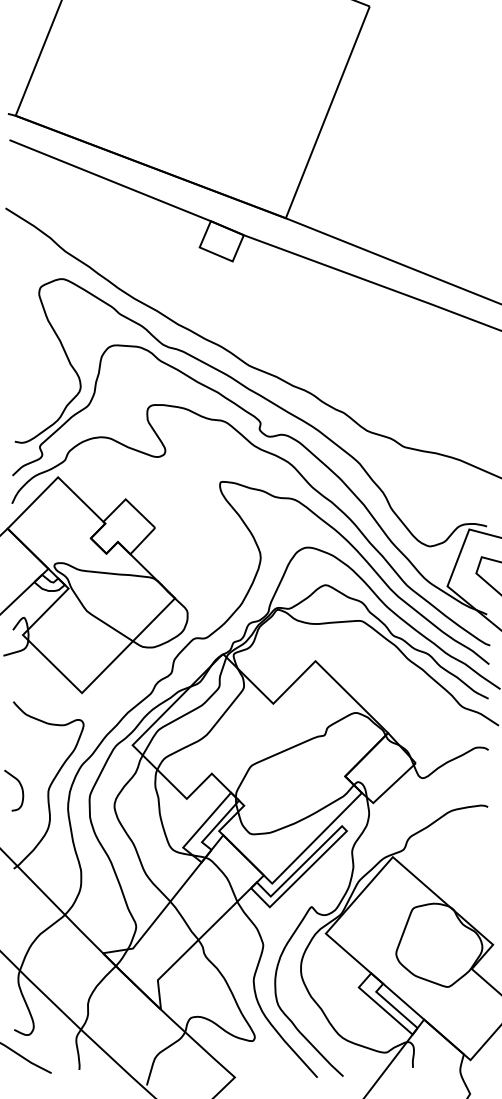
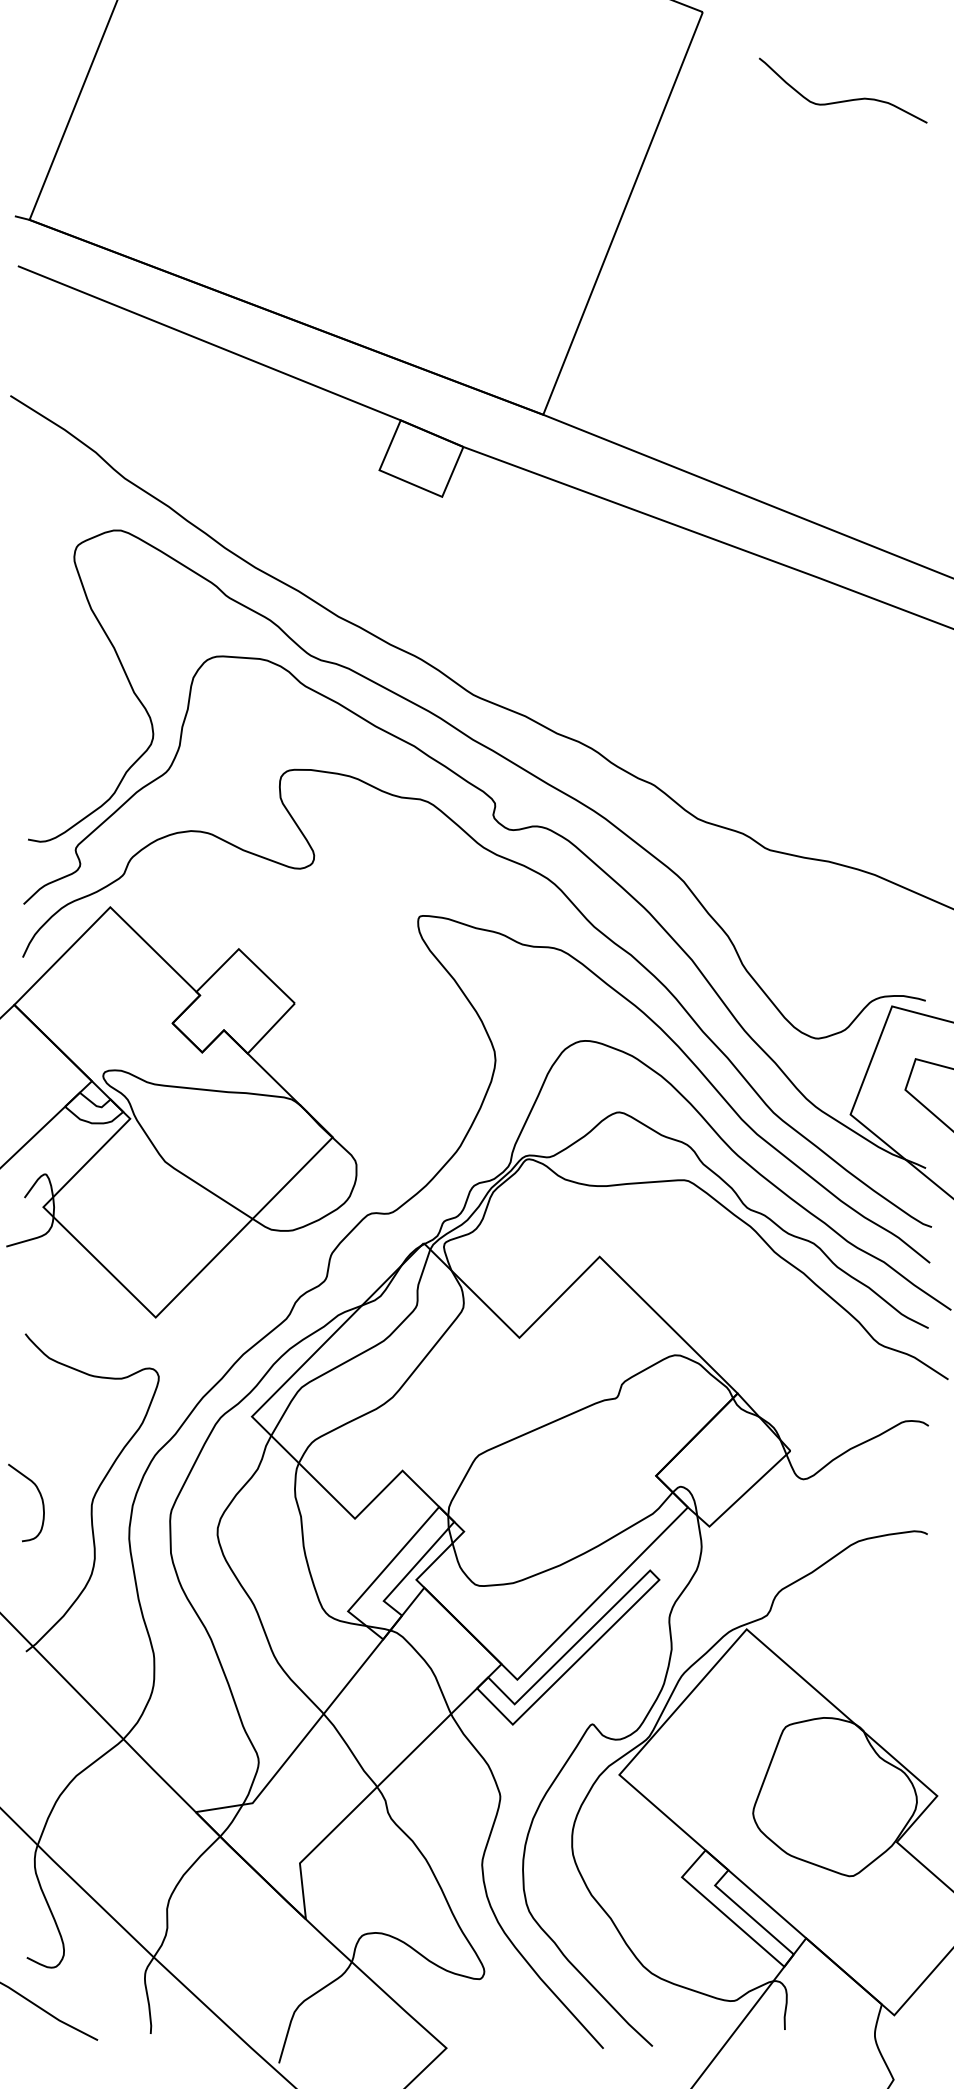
curve: (443, 52) -> (842, 99), added

